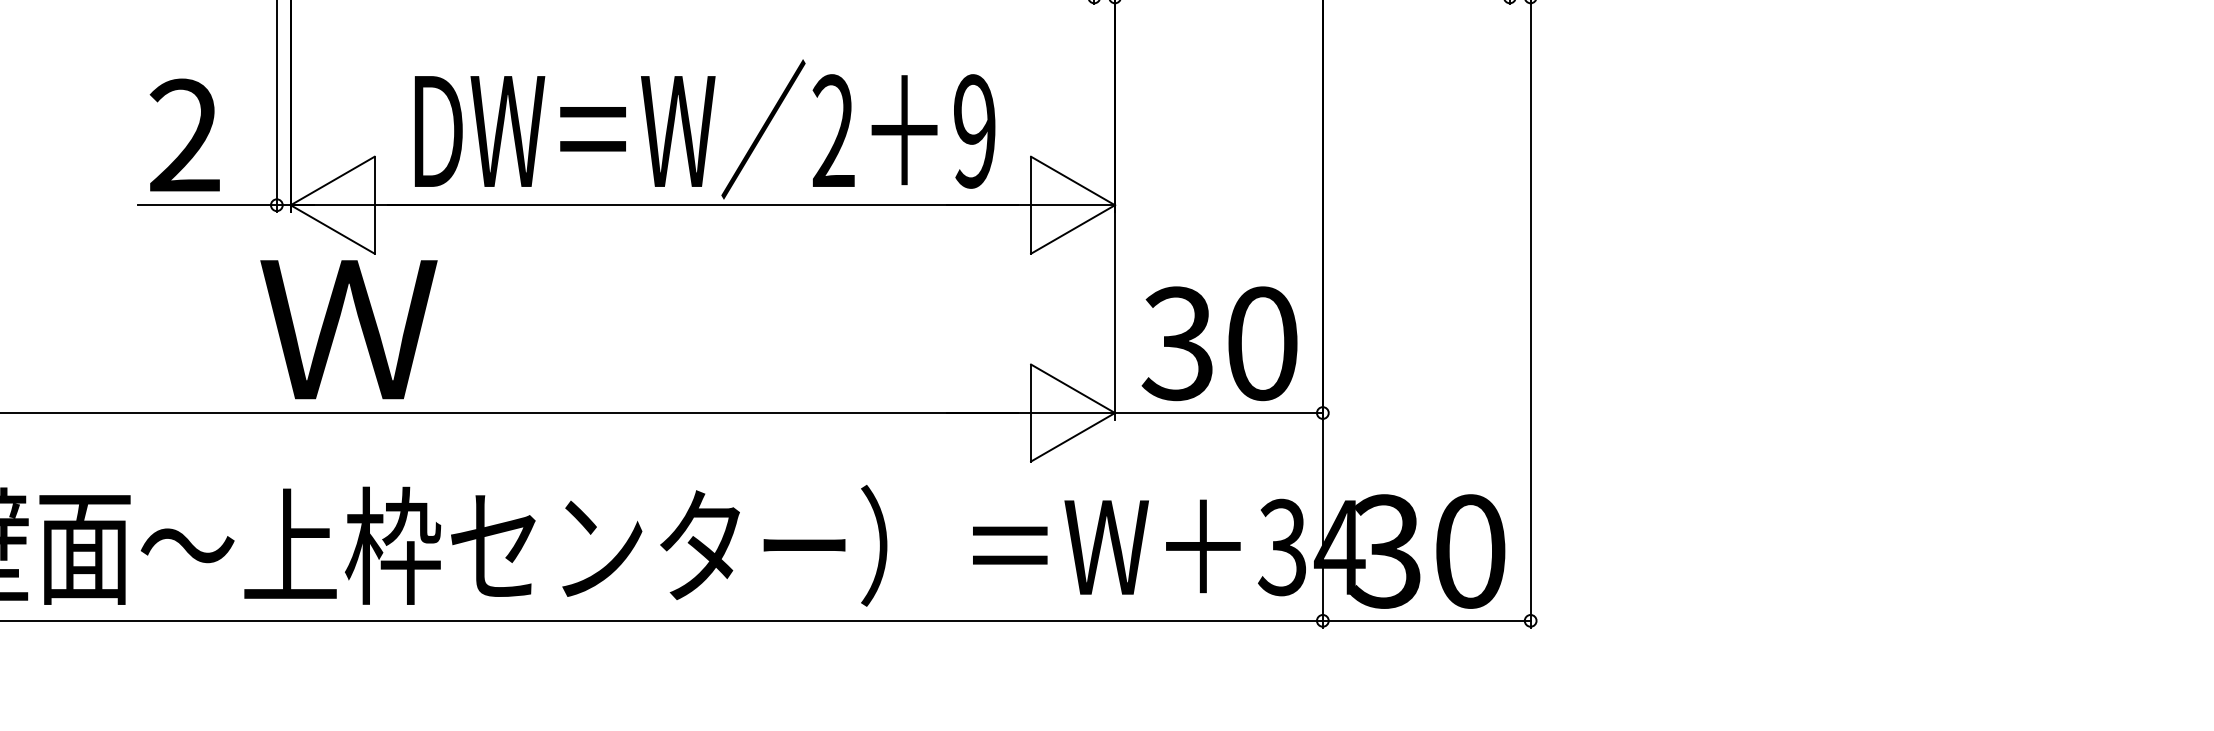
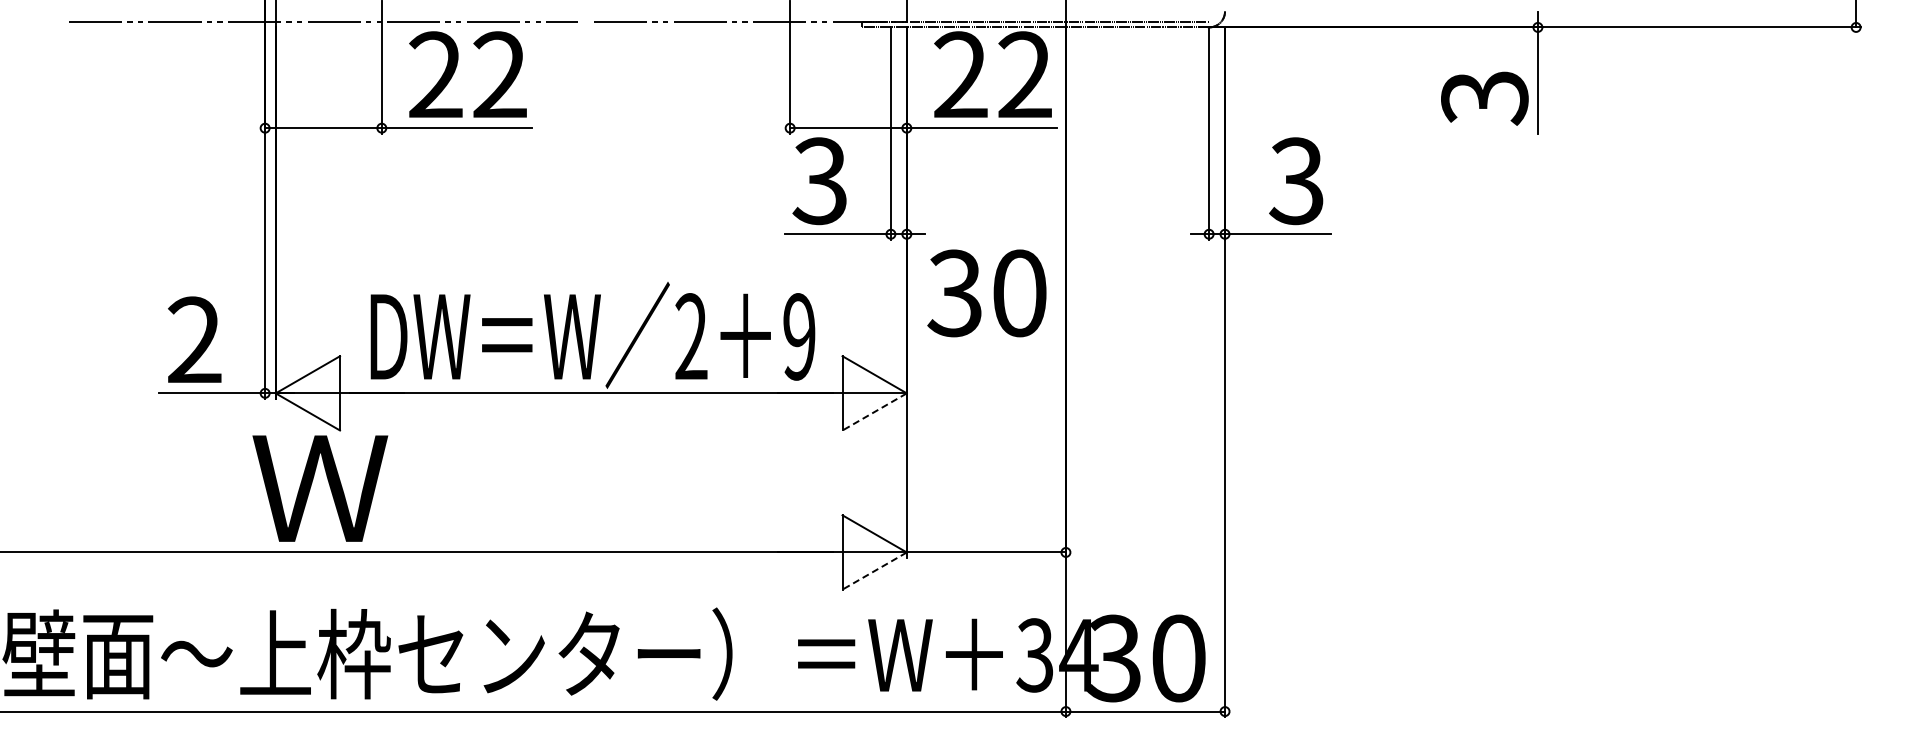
line: (1072, 230) -> (874, 412), solid -> dashed
text: (1219, 343) -> (986, 293), moved
line: (1072, 437) -> (874, 571), solid -> dashed

